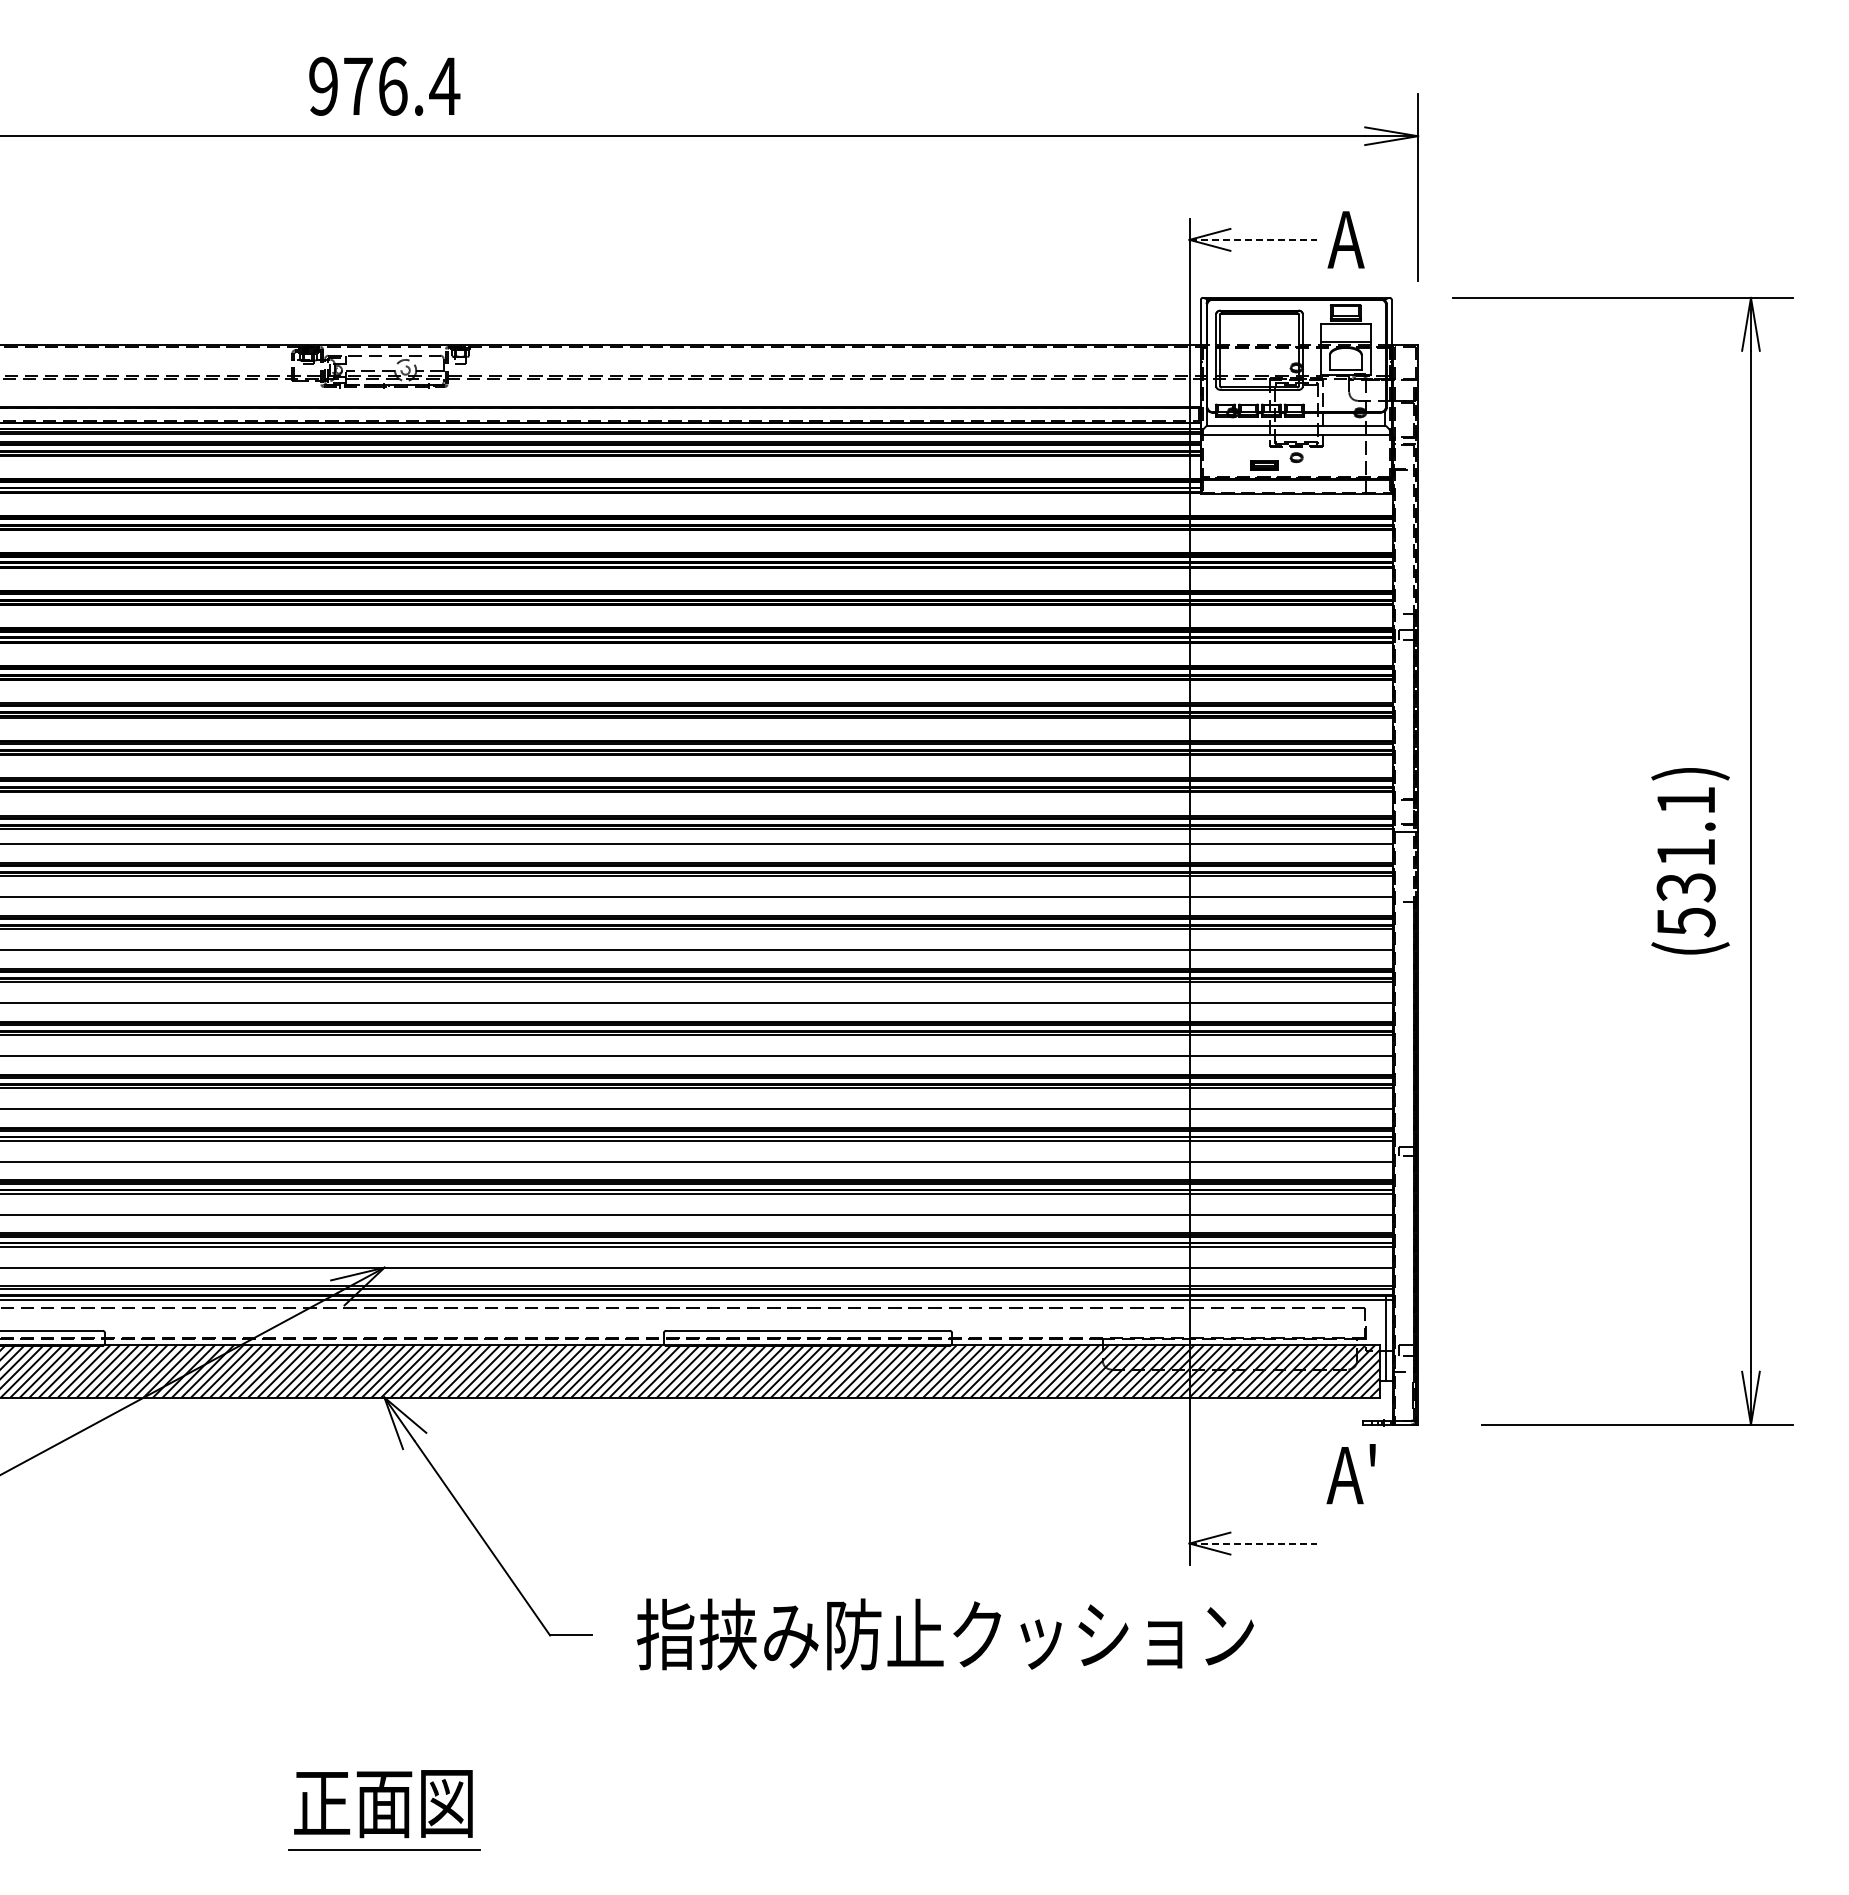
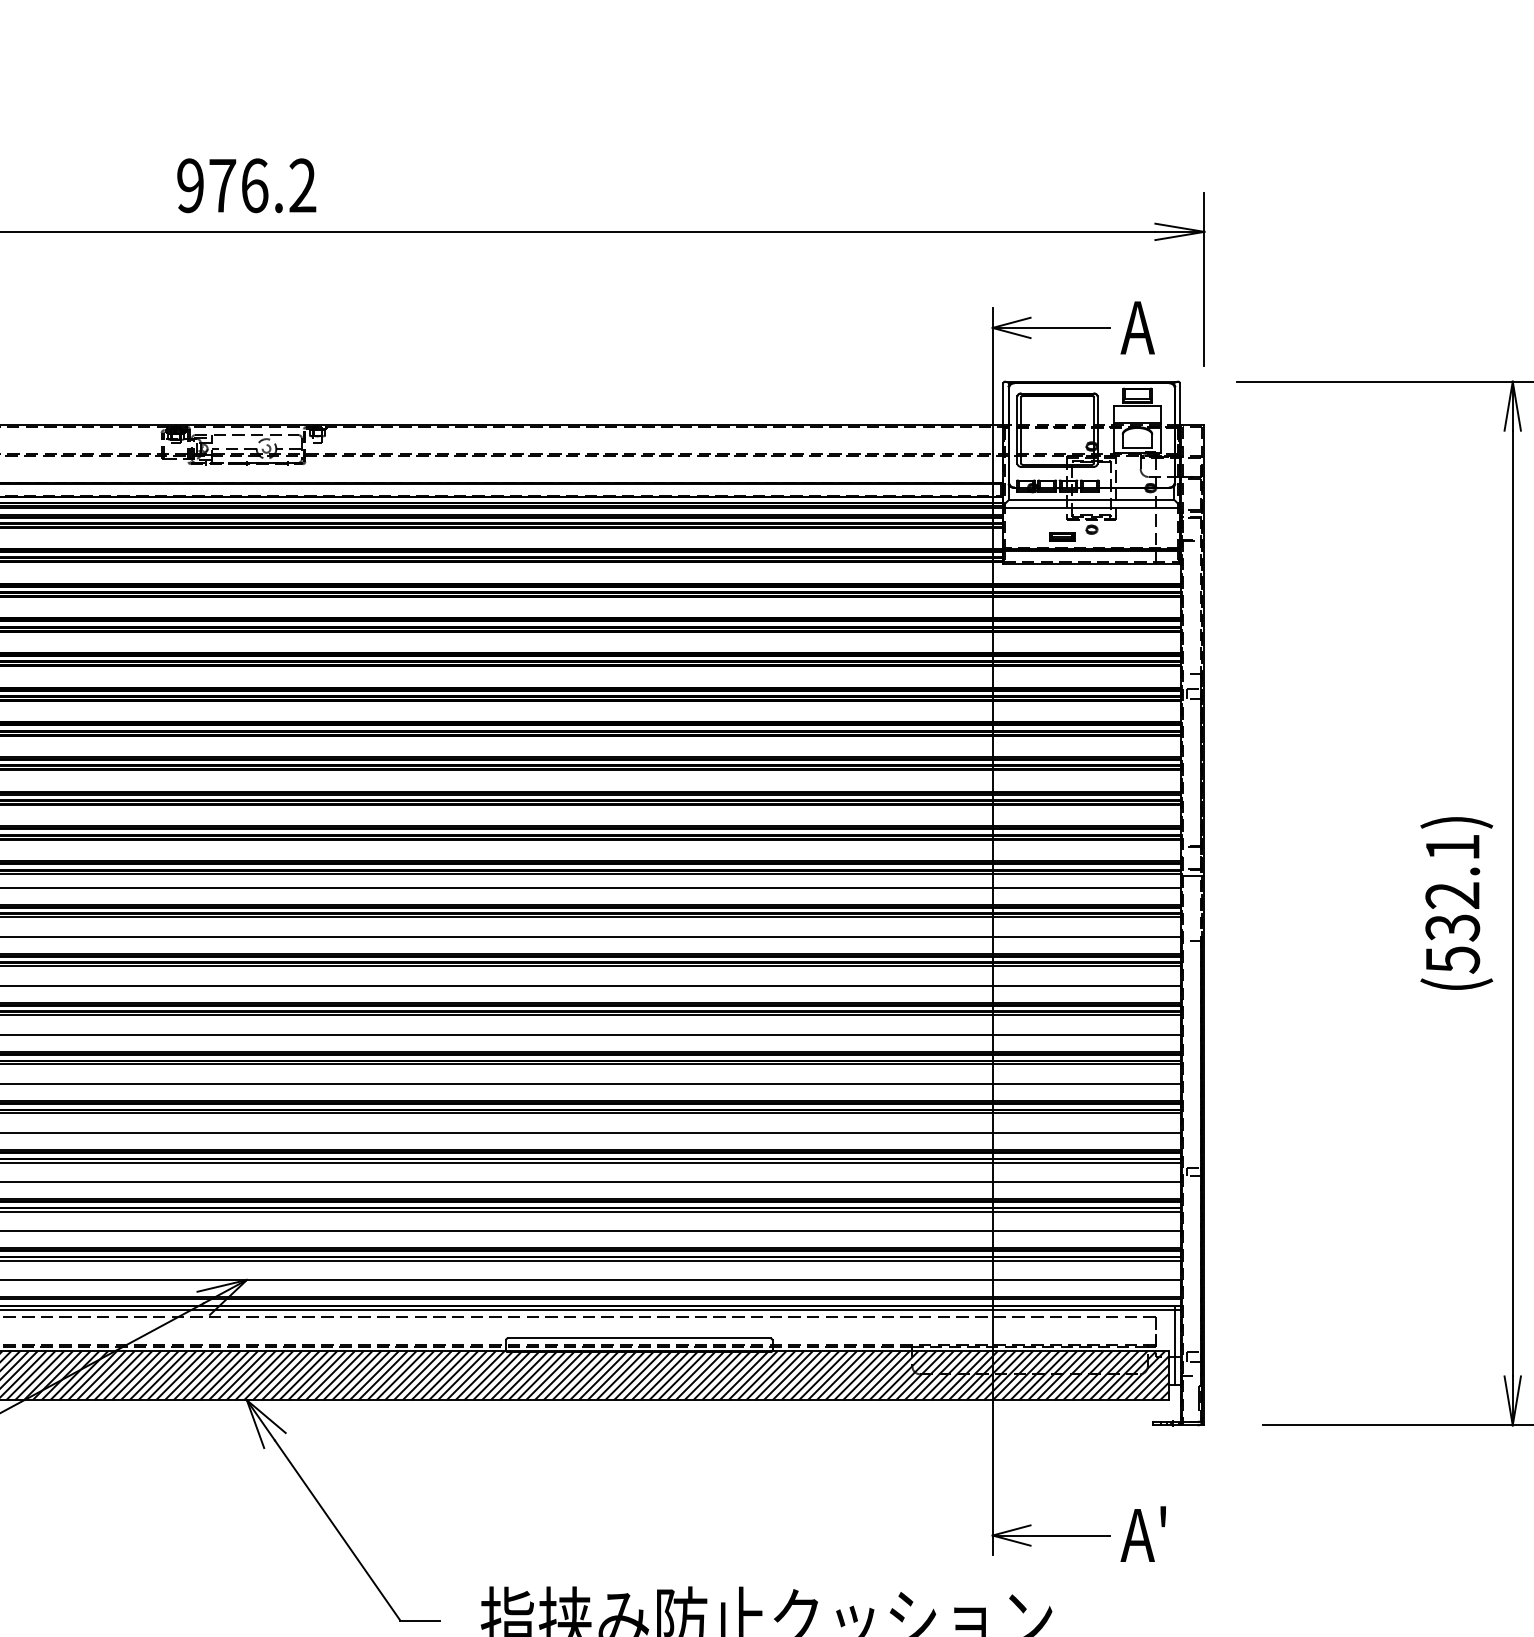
text: (444, 85) -> (302, 184), 976.4 -> 976.2
line: (1253, 239) -> (1051, 327), dashed -> solid
text: (1685, 852) -> (1452, 895), (531.1) -> (532.1)
text: (1350, 1474) -> (1142, 1534), moved
line: (1253, 1543) -> (1051, 1535), dashed -> solid

